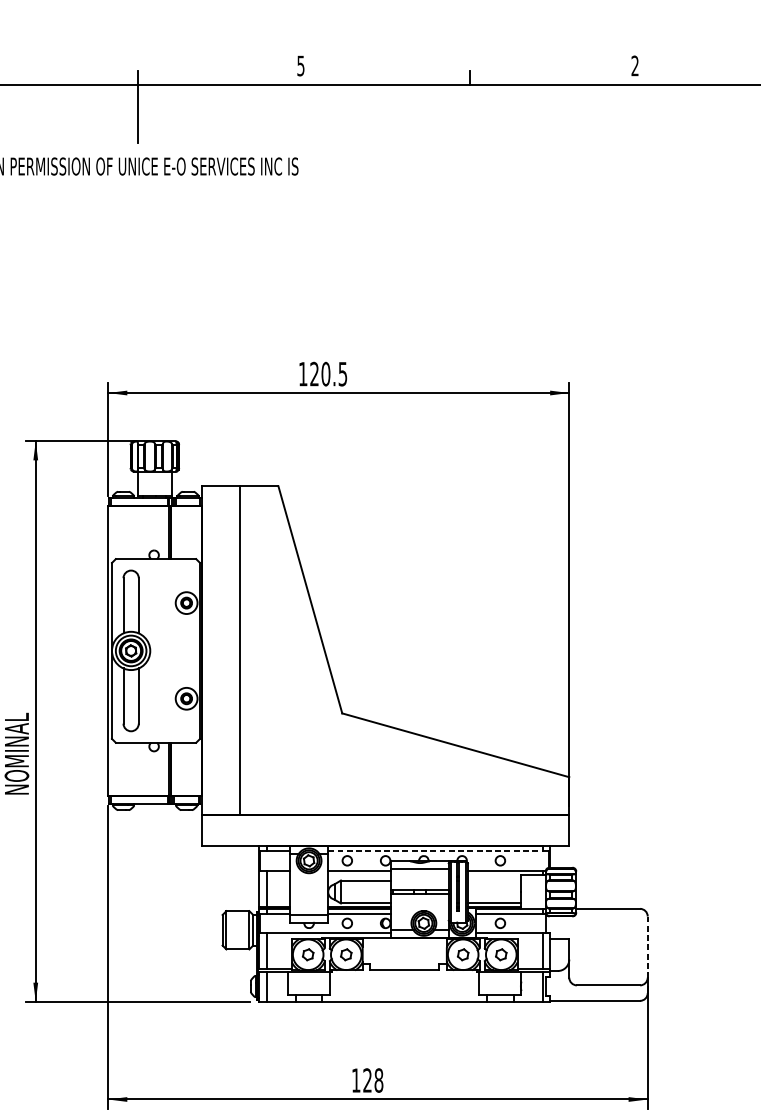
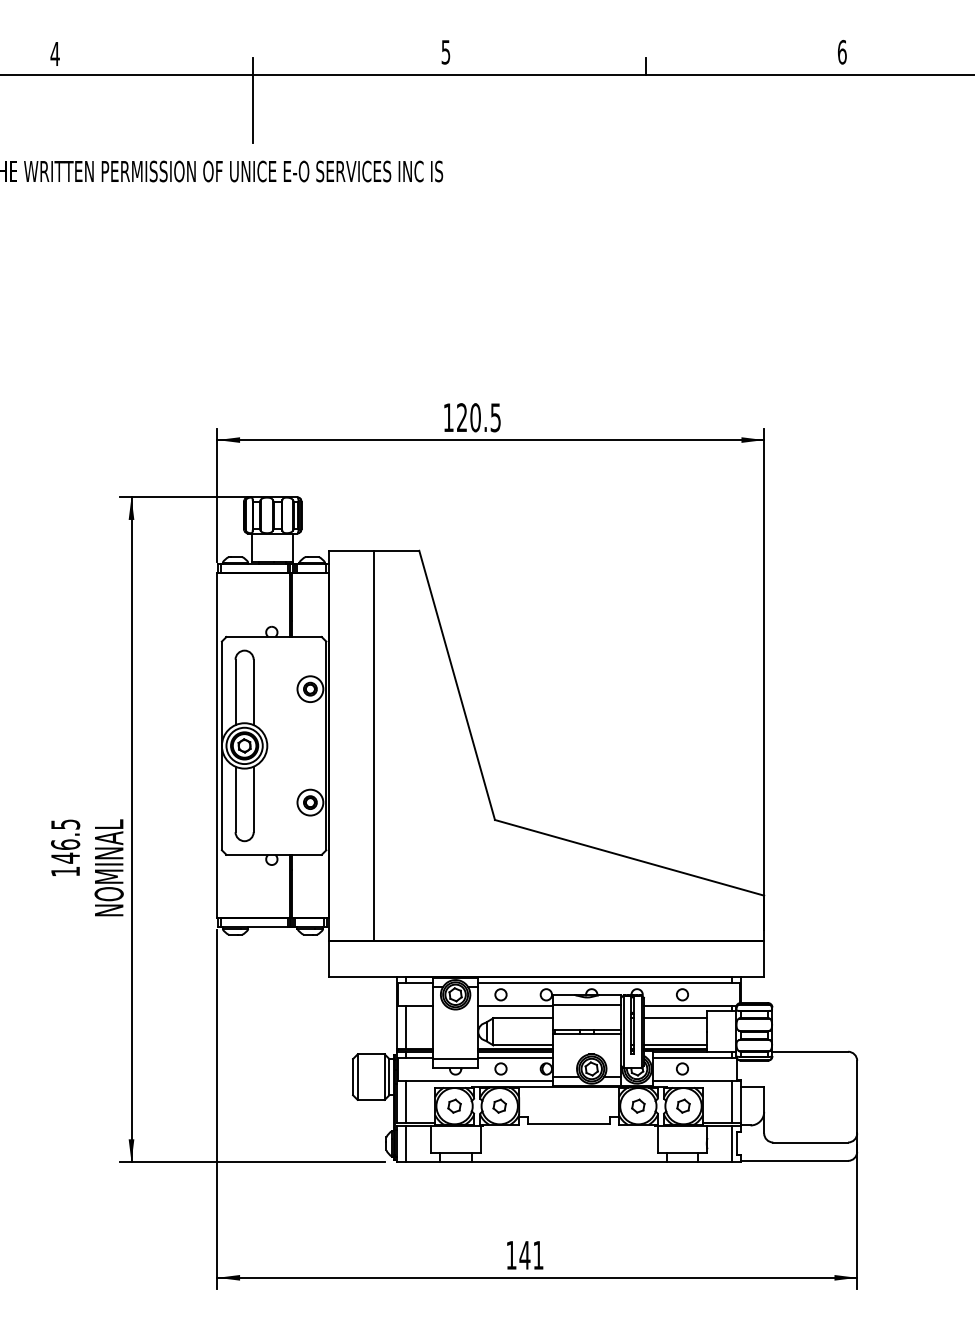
text: (634, 65) -> (841, 51), 2 -> 6
line: (435, 851) -> (605, 983), dashed -> solid
line: (494, 880) -> (675, 1018), added
line: (647, 947) -> (857, 1097), dashed -> solid
text: (373, 1079) -> (531, 1254), 128 -> 141

